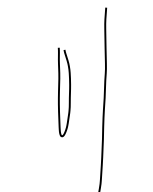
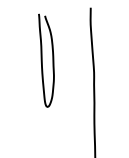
curve: (59, 92) -> (42, 60), moved

